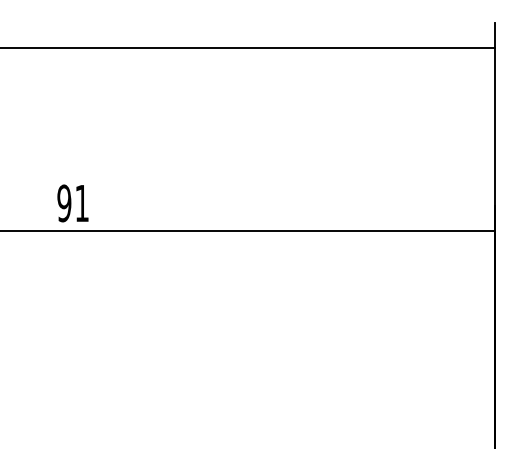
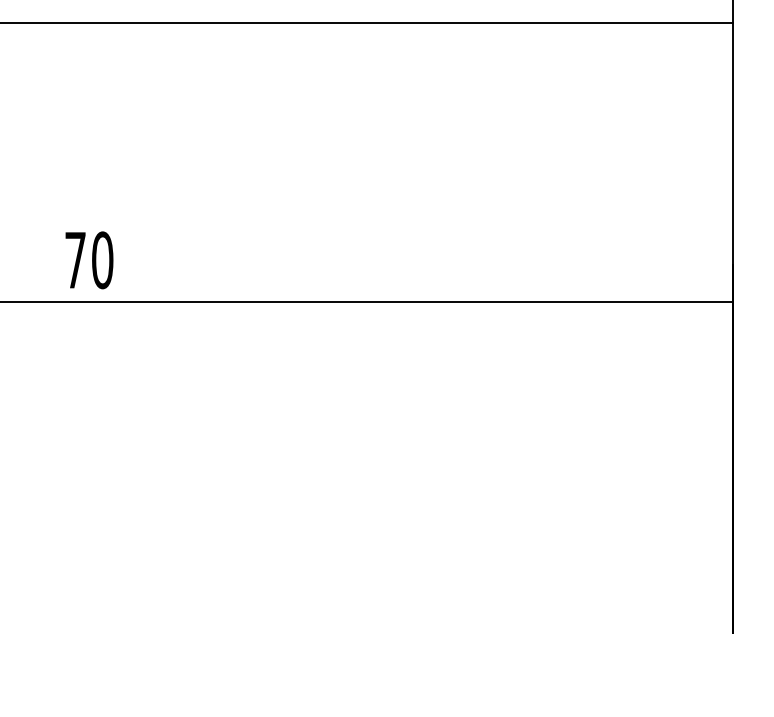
text: (73, 203) -> (89, 260), 91 -> 70

